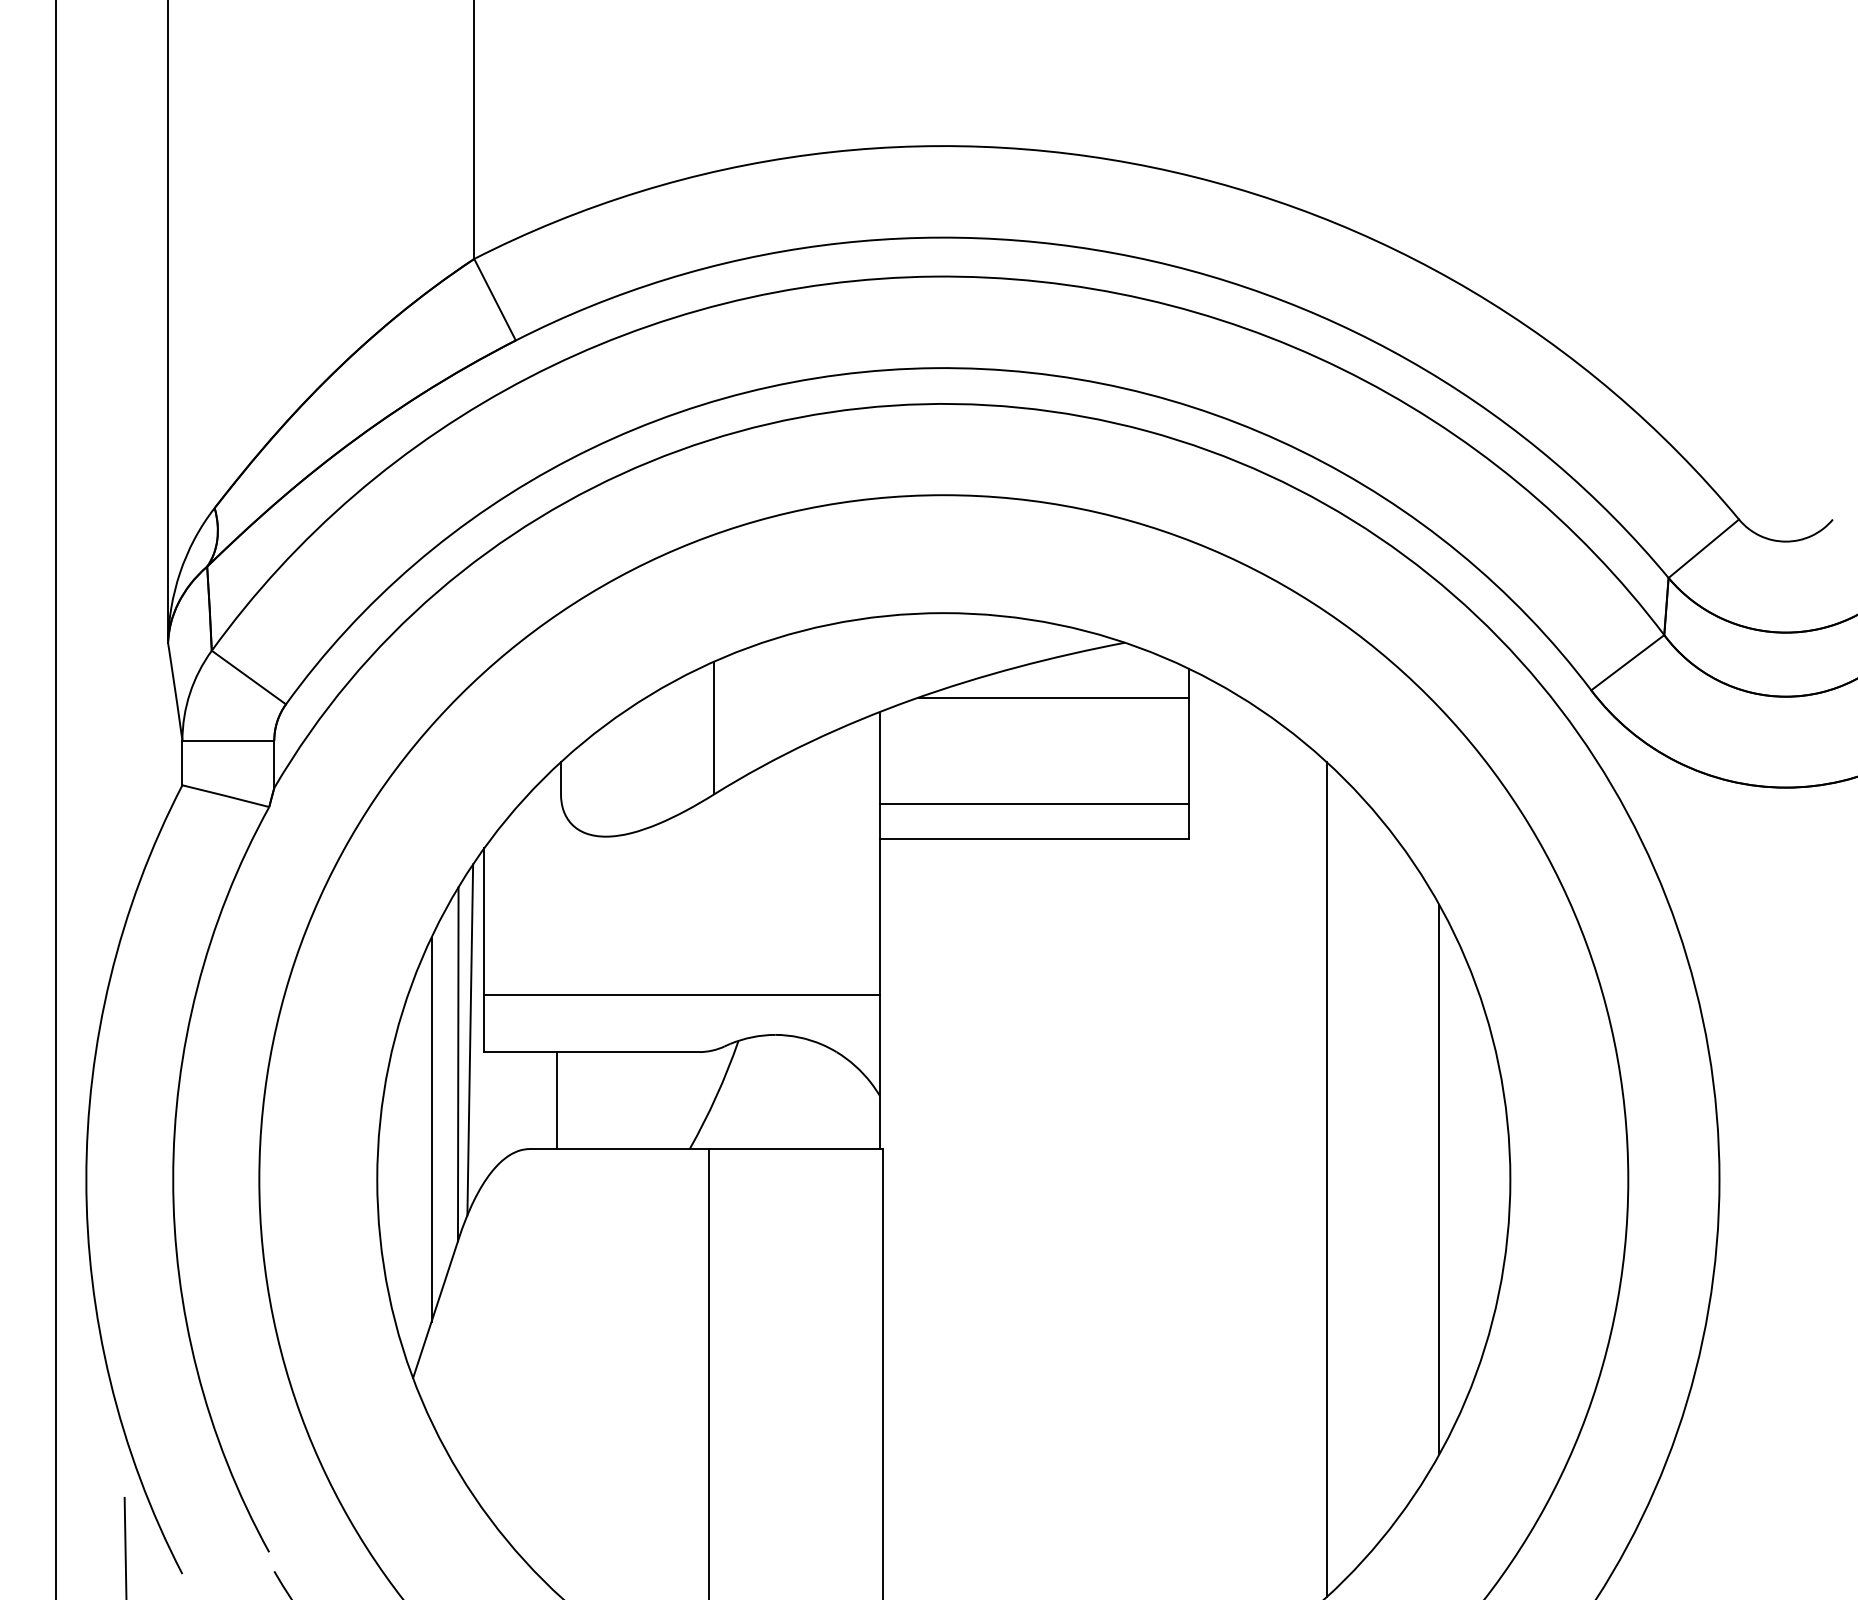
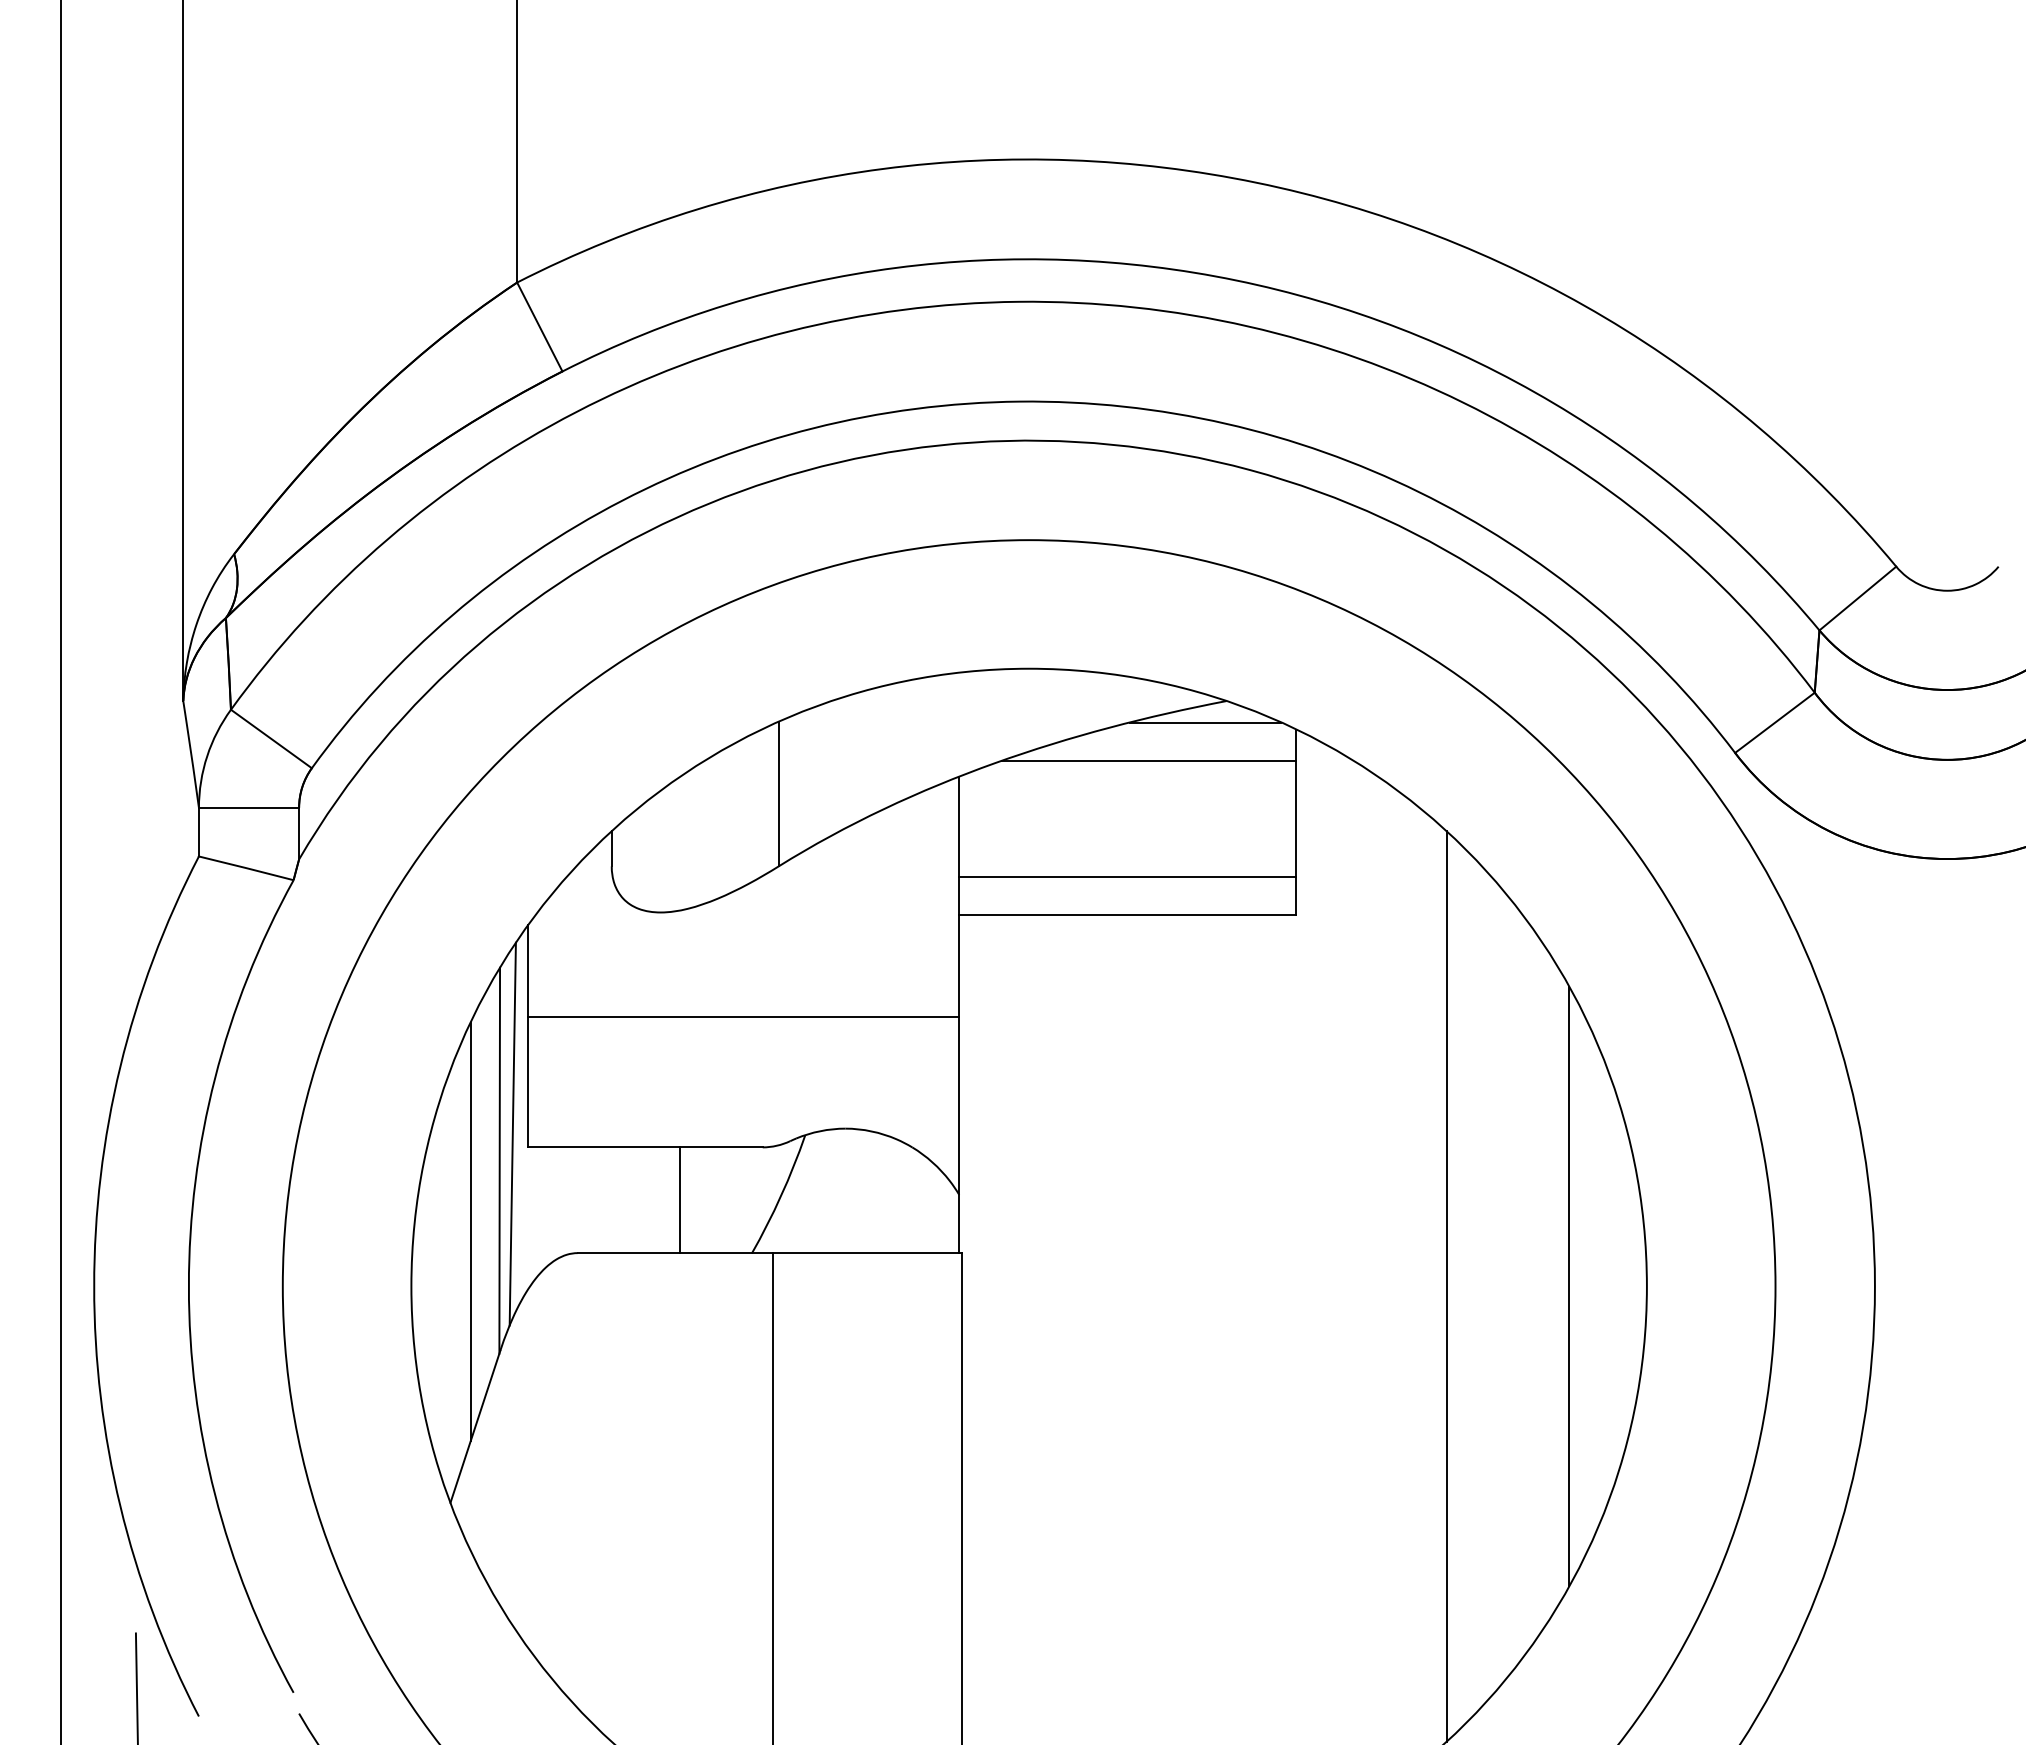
line: (1105, 662) -> (1205, 722), added
line: (681, 994) -> (743, 1016), moved
line: (557, 1100) -> (679, 1200), moved

